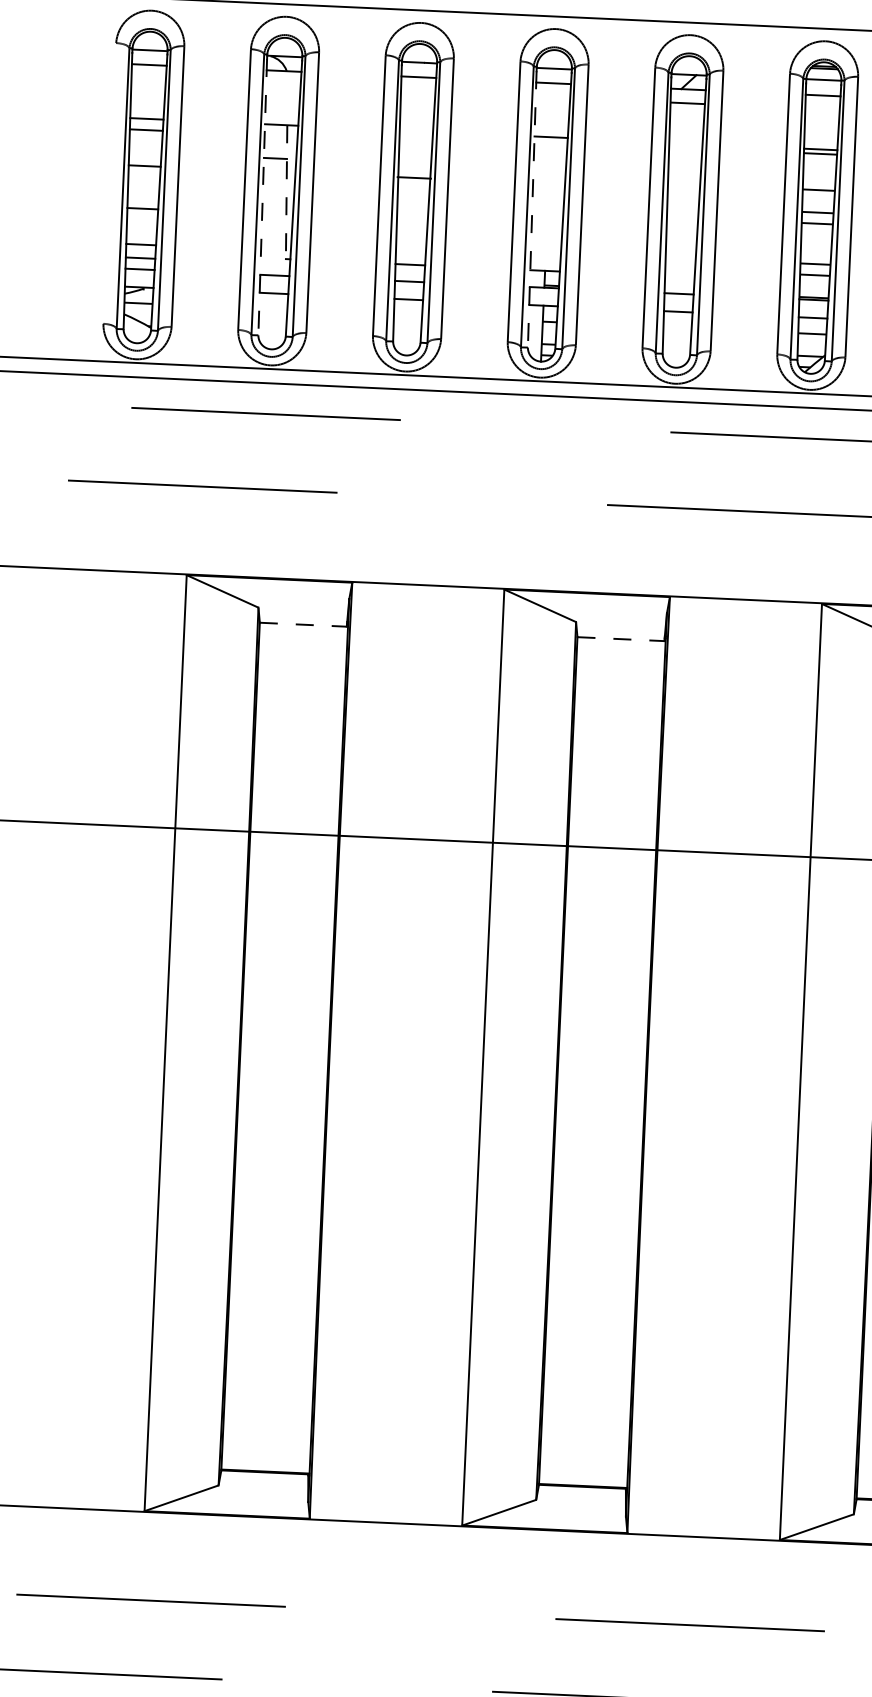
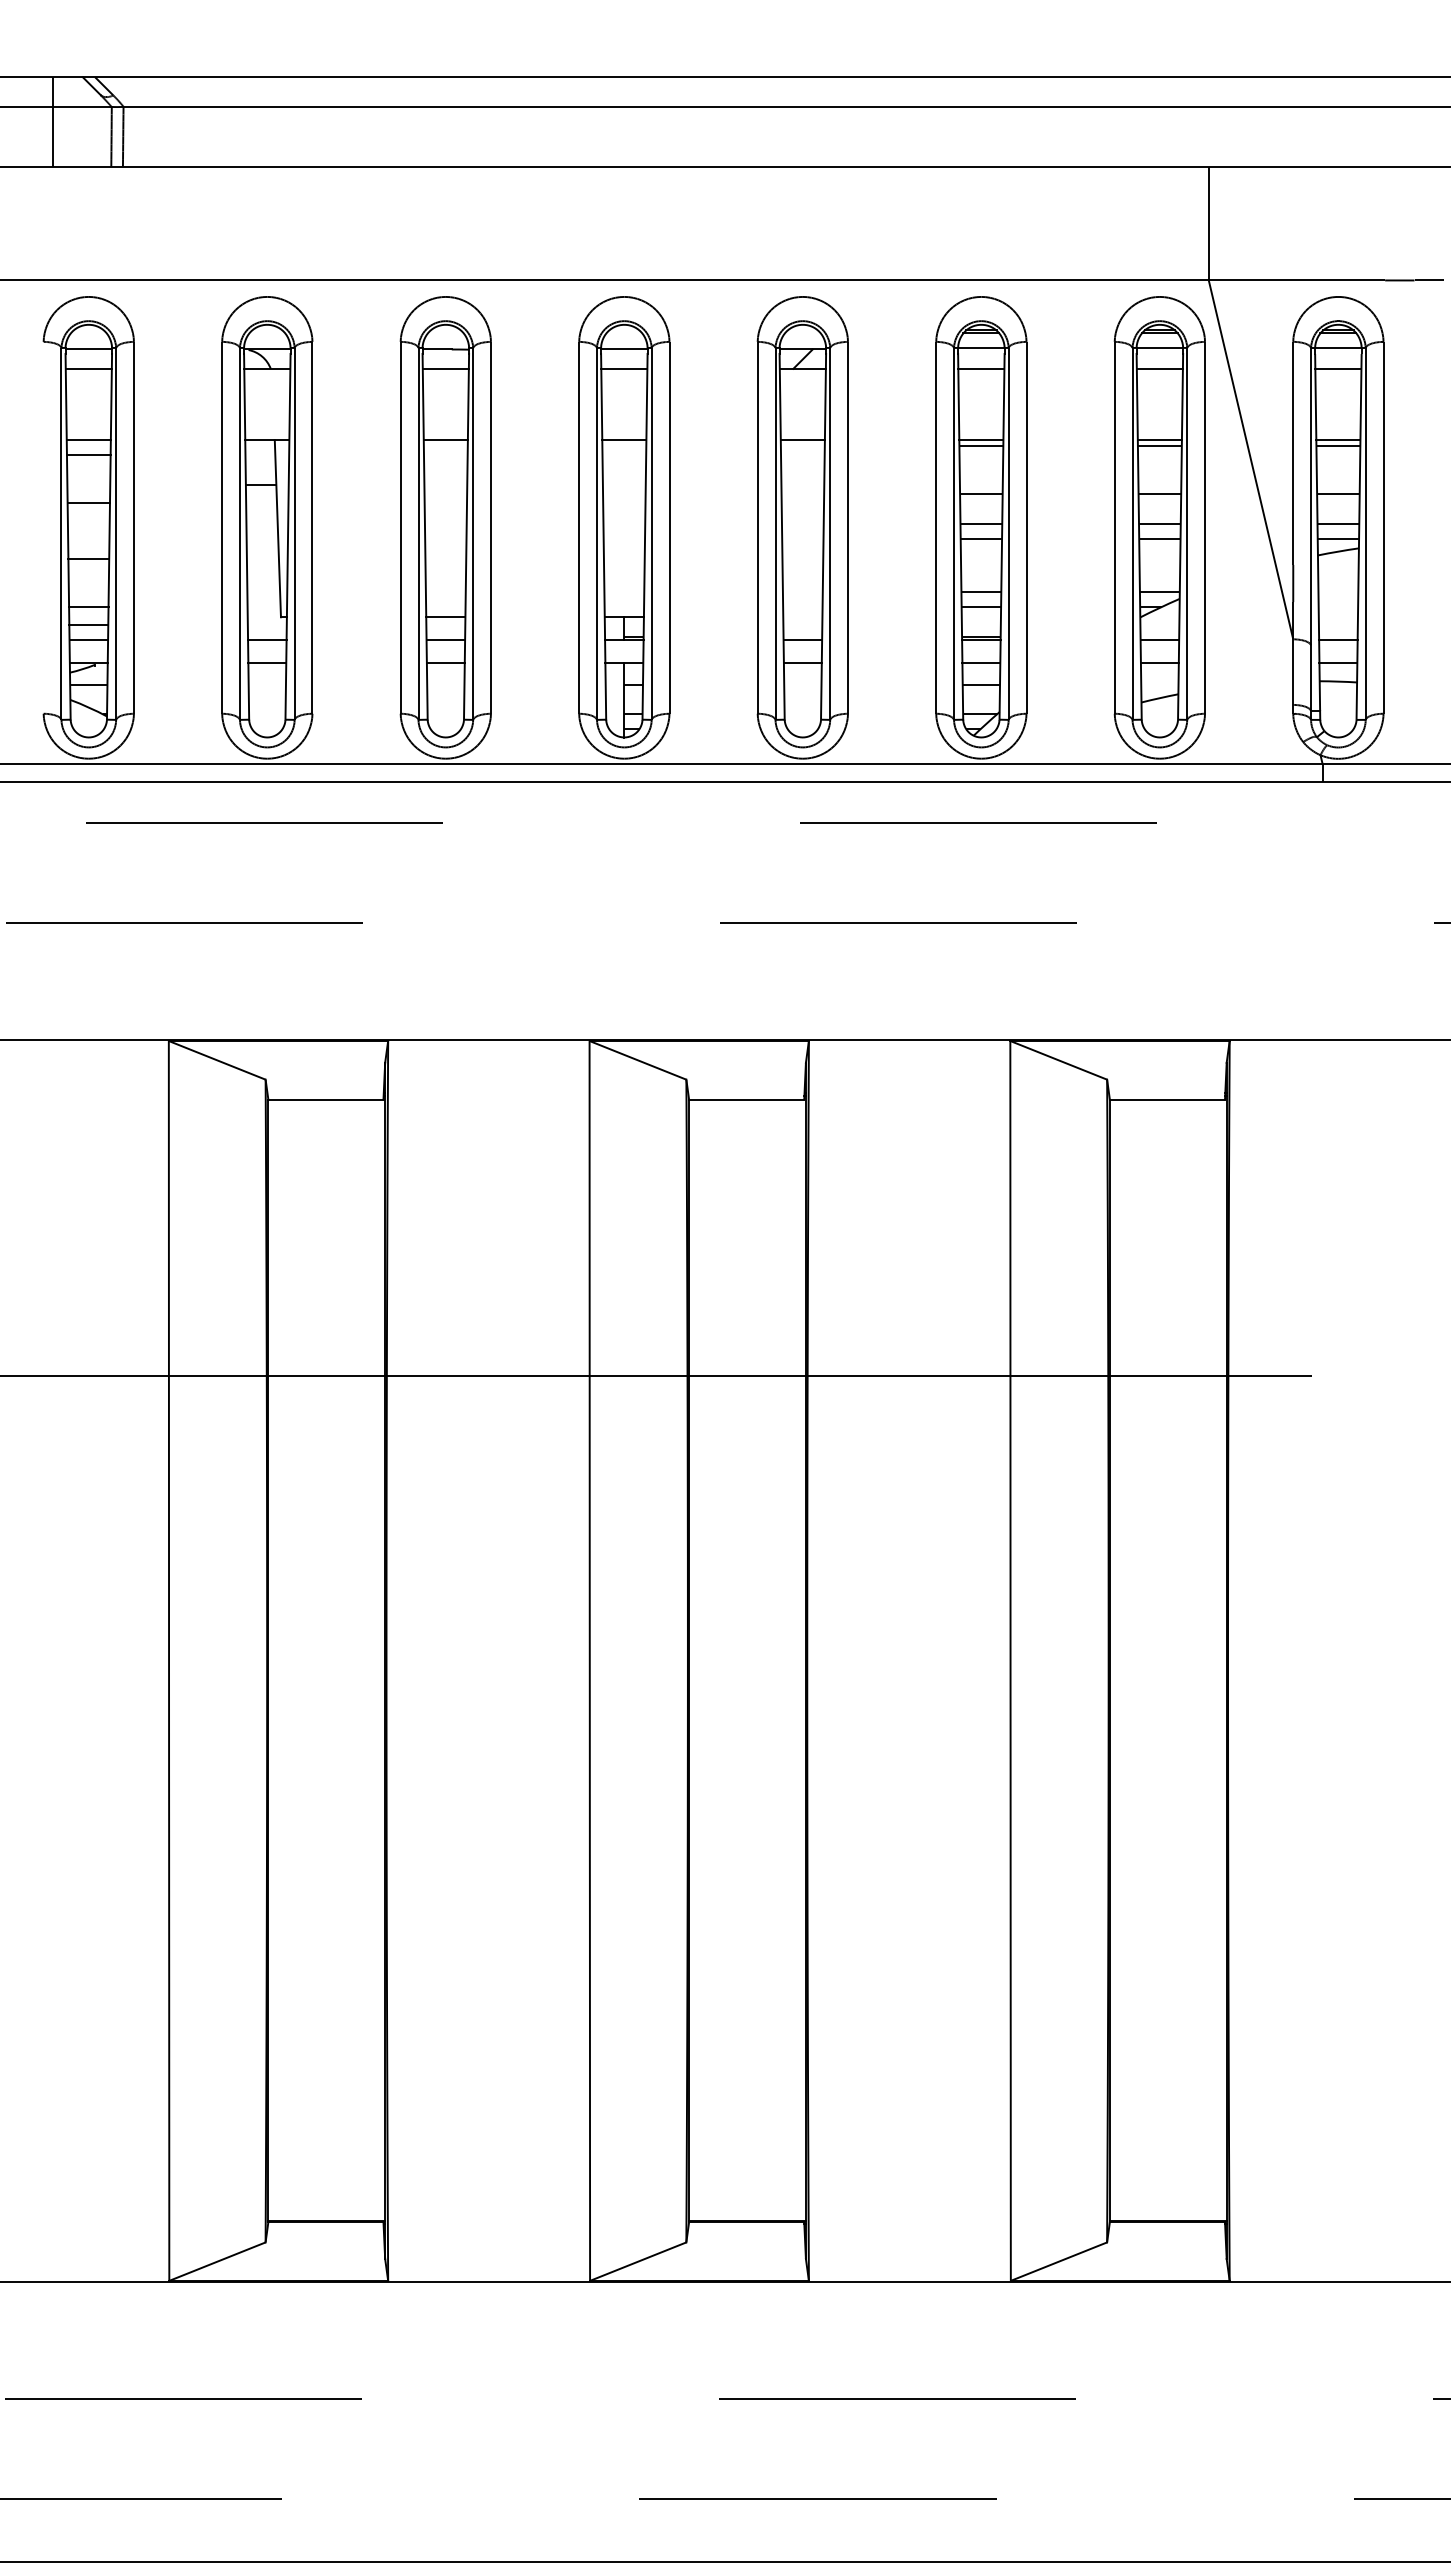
line: (687, 103) -> (802, 440), moved
line: (414, 178) -> (445, 440), moved
line: (286, 191) -> (277, 528), dashed -> solid
line: (262, 196) -> (246, 536), dashed -> solid
line: (532, 209) -> (603, 536), dashed -> solid
line: (302, 624) -> (325, 1099), dashed -> solid
line: (620, 639) -> (746, 1099), dashed -> solid

